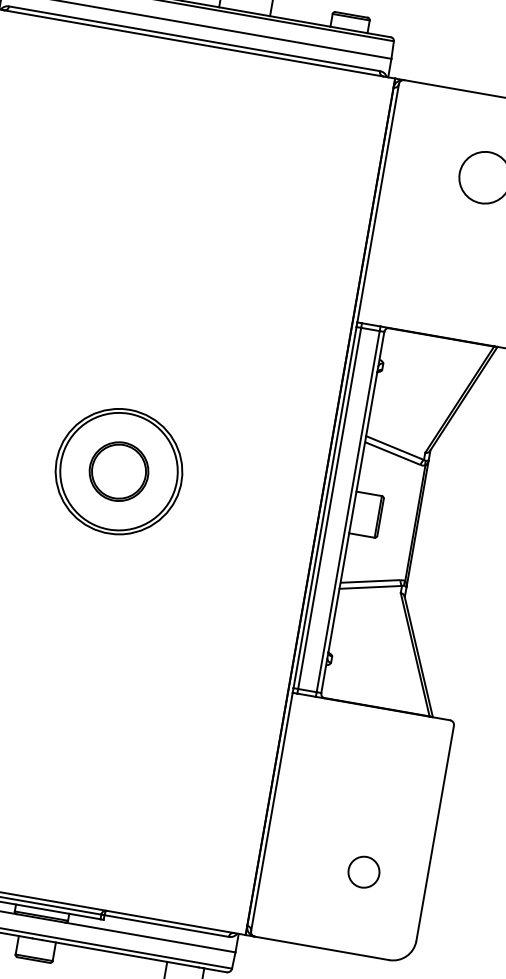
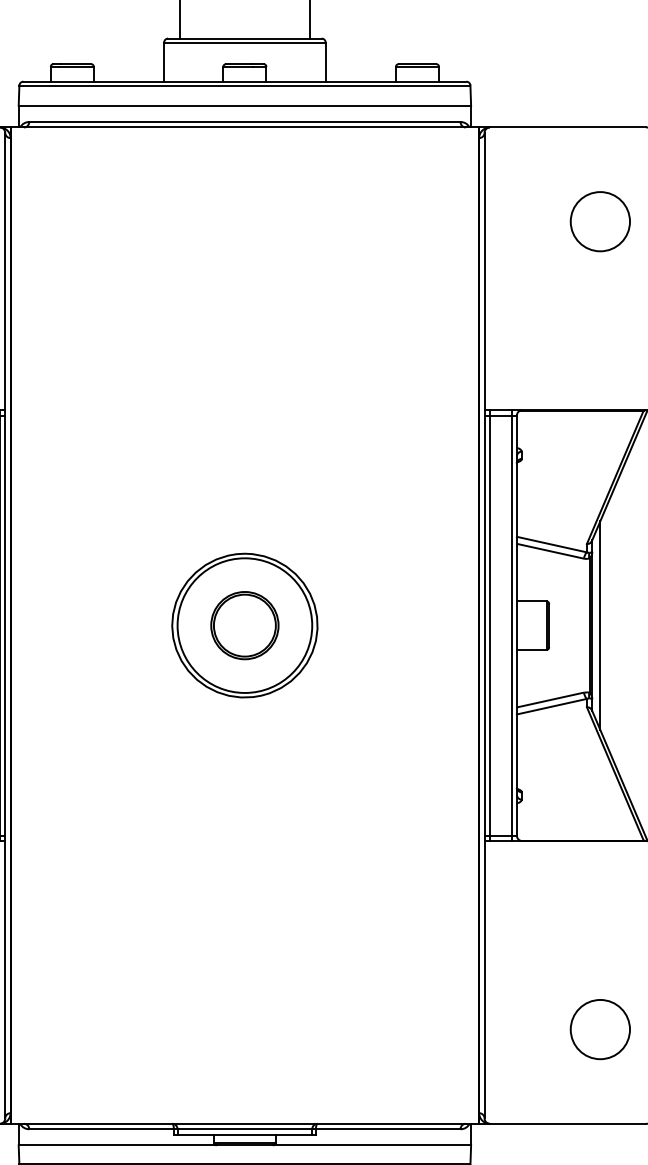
line: (424, 524) -> (600, 625), added
circle: (364, 872) -> (600, 1029), size x1.67

